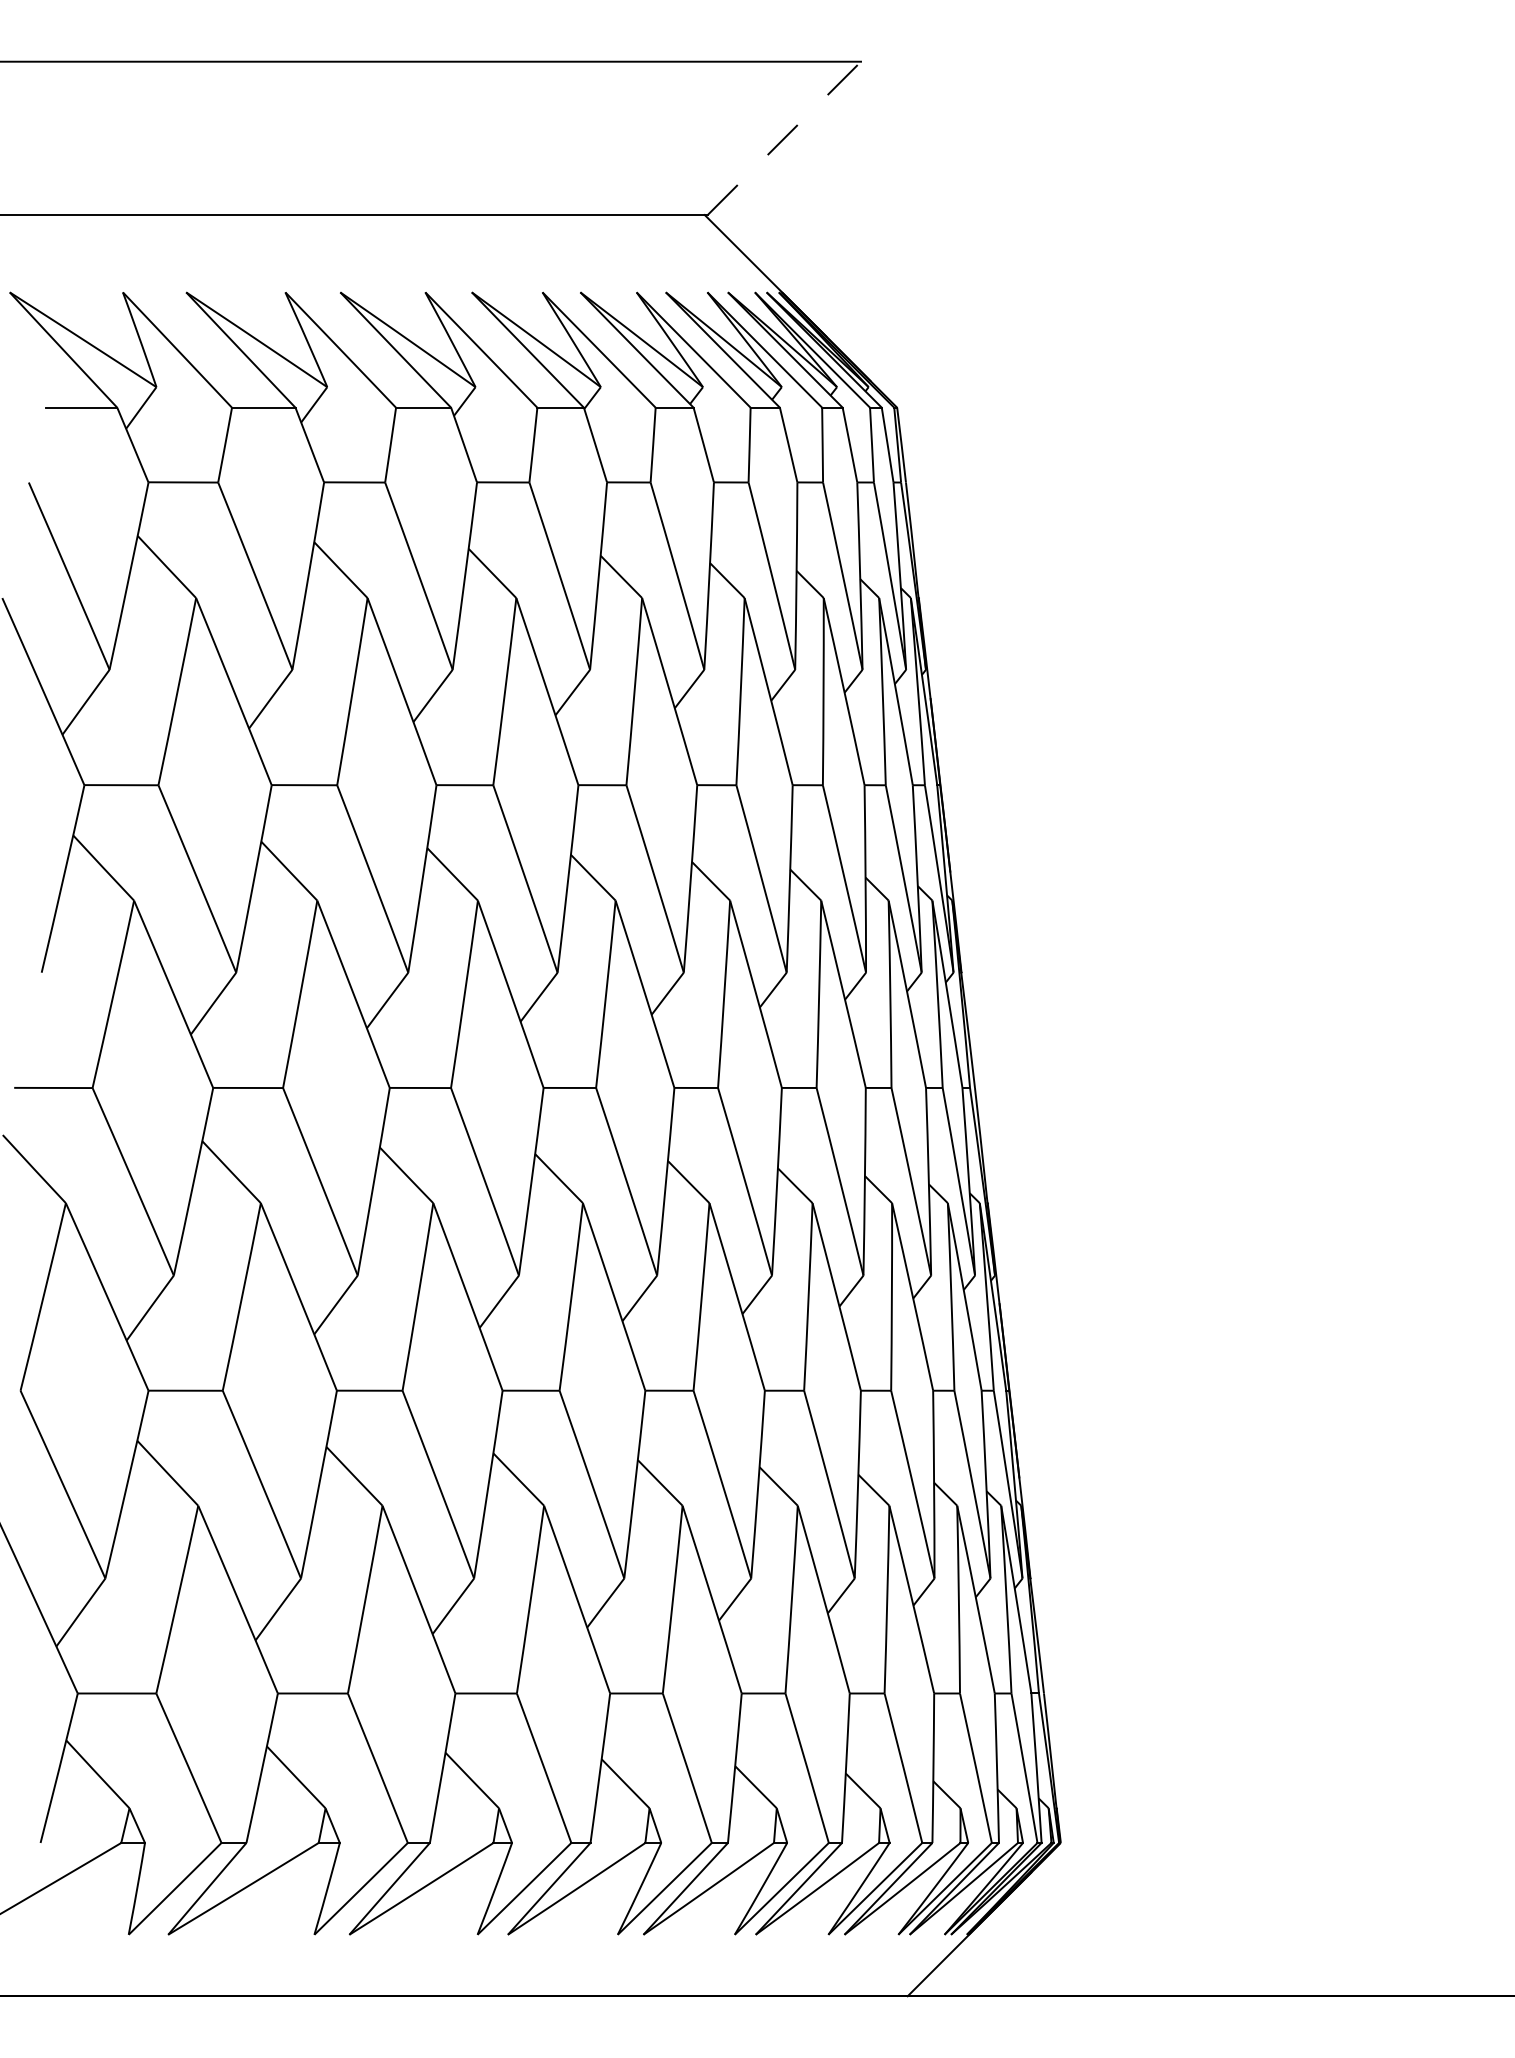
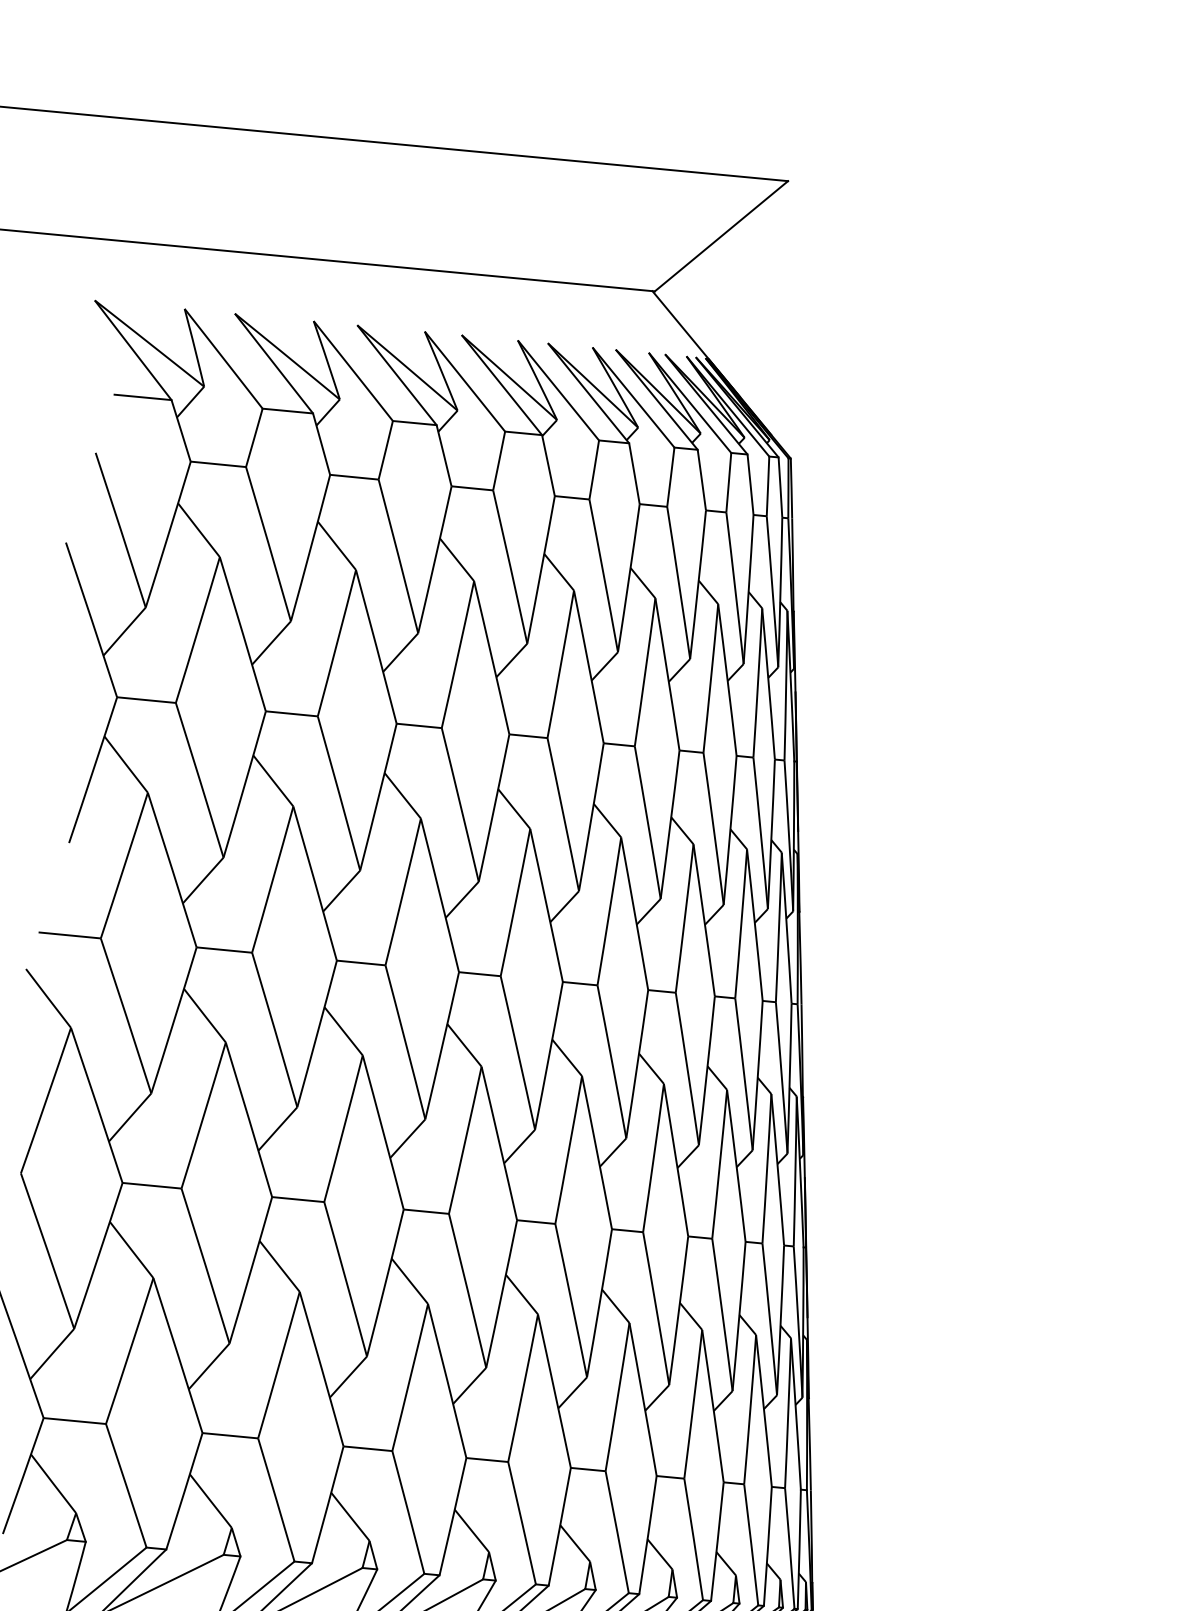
line: (784, 138) -> (721, 236), dashed -> solid

